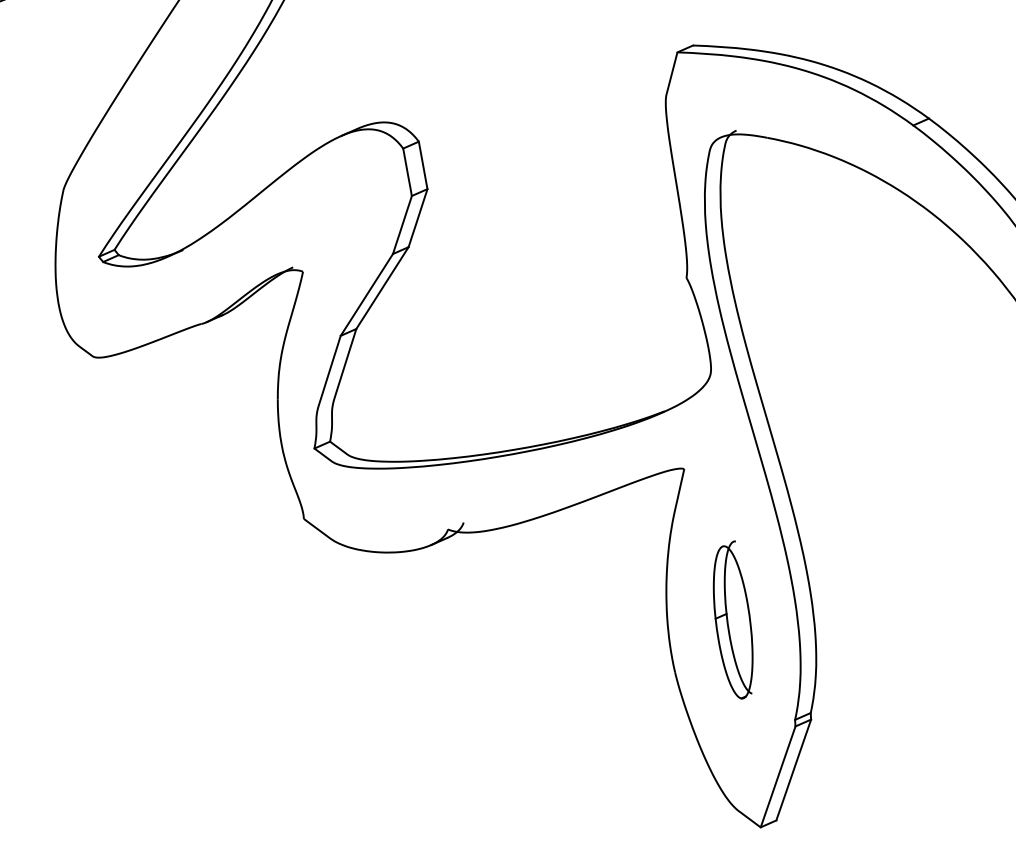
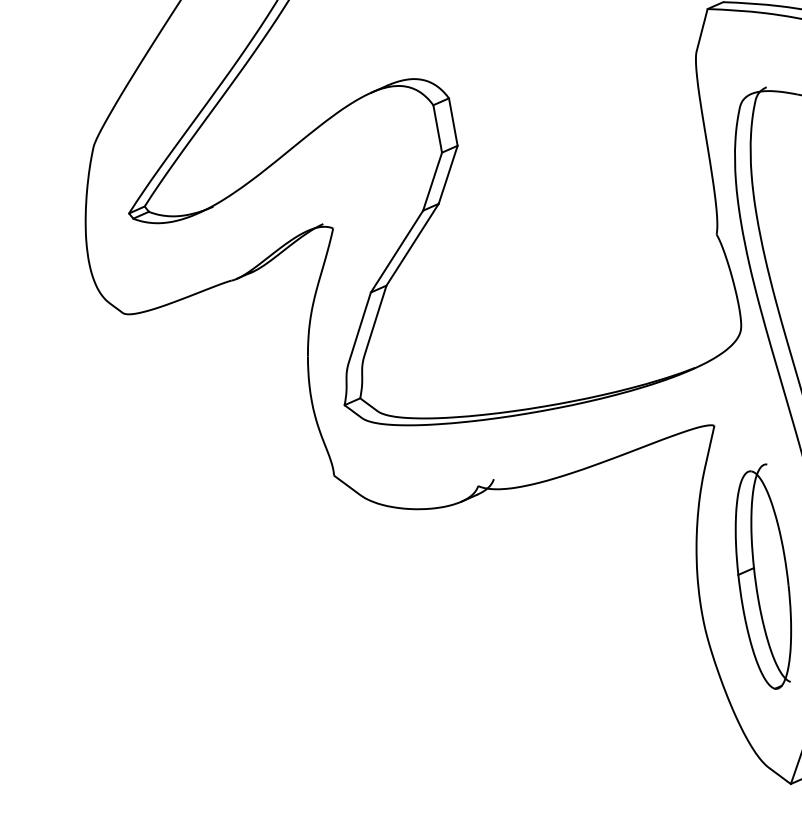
part: (732, 619) -> (762, 576), size x1.43

